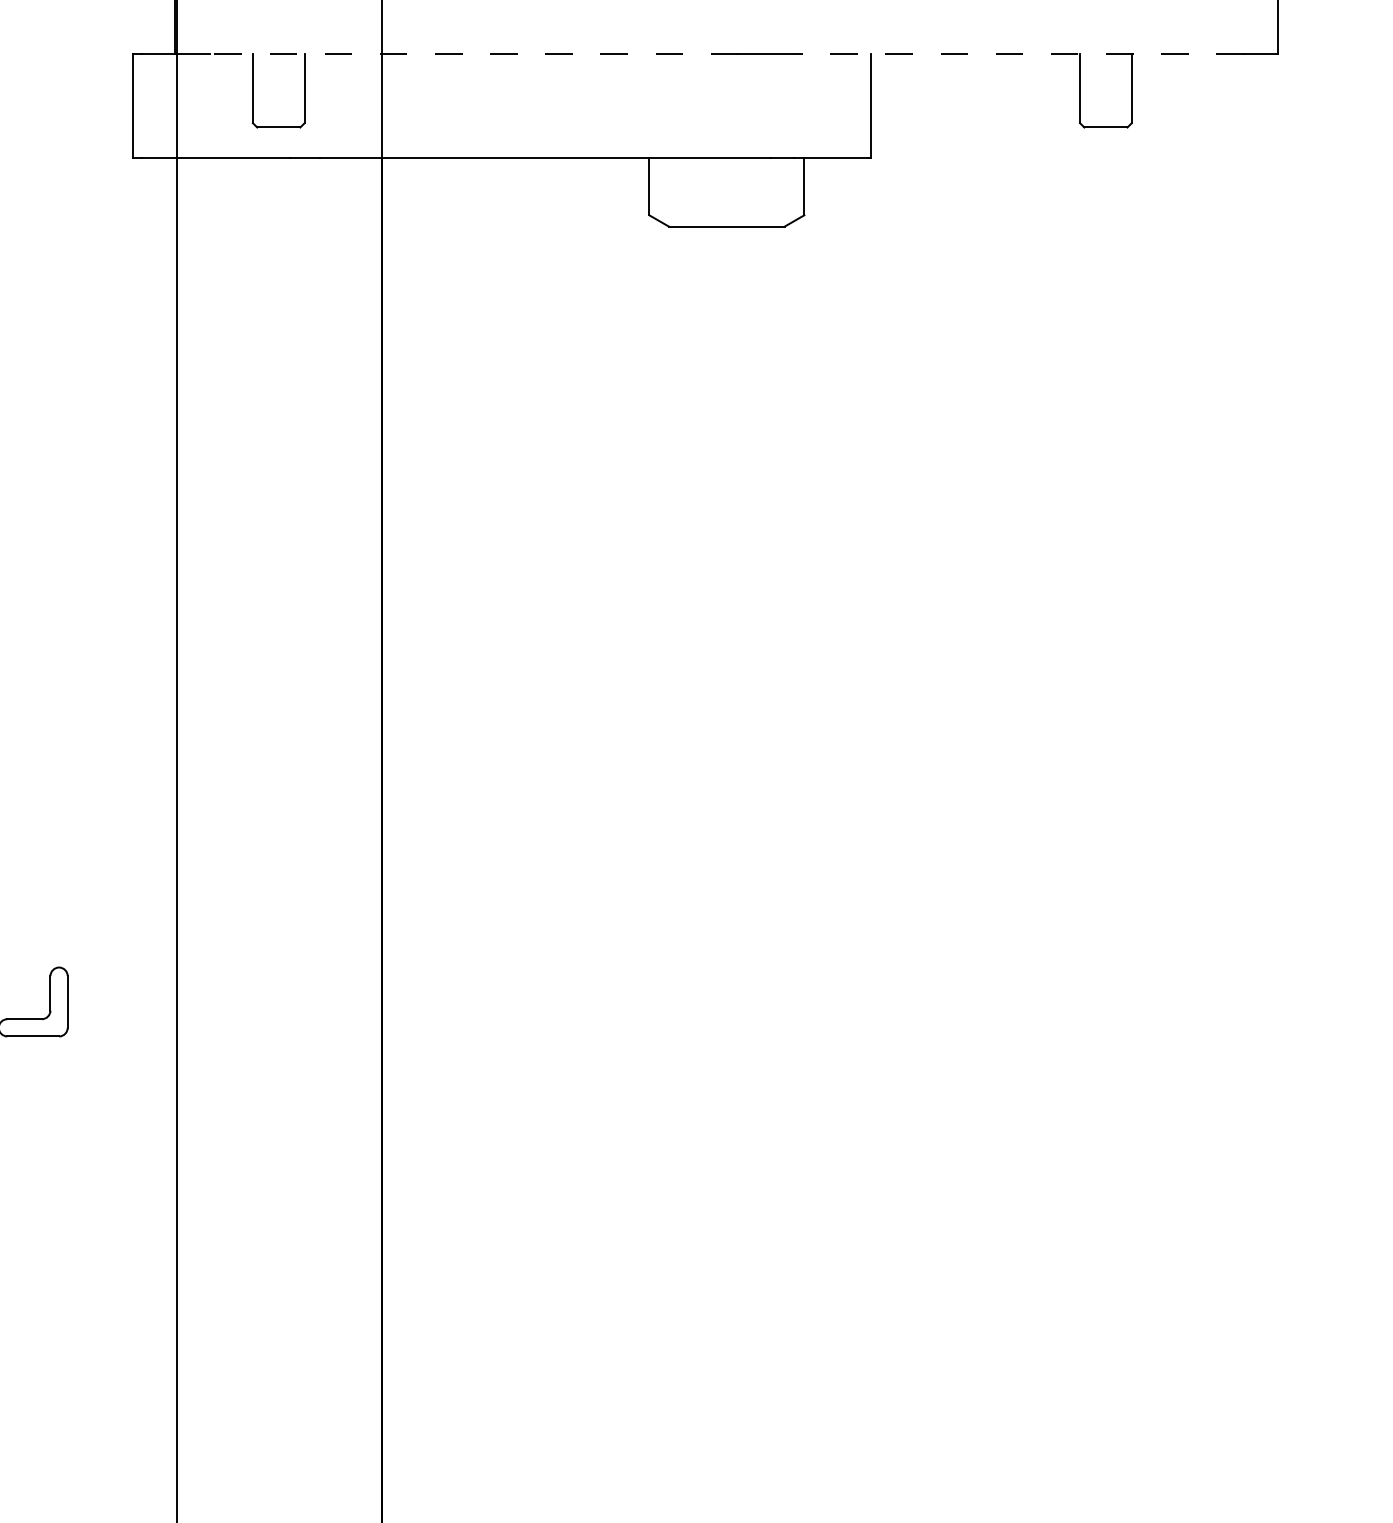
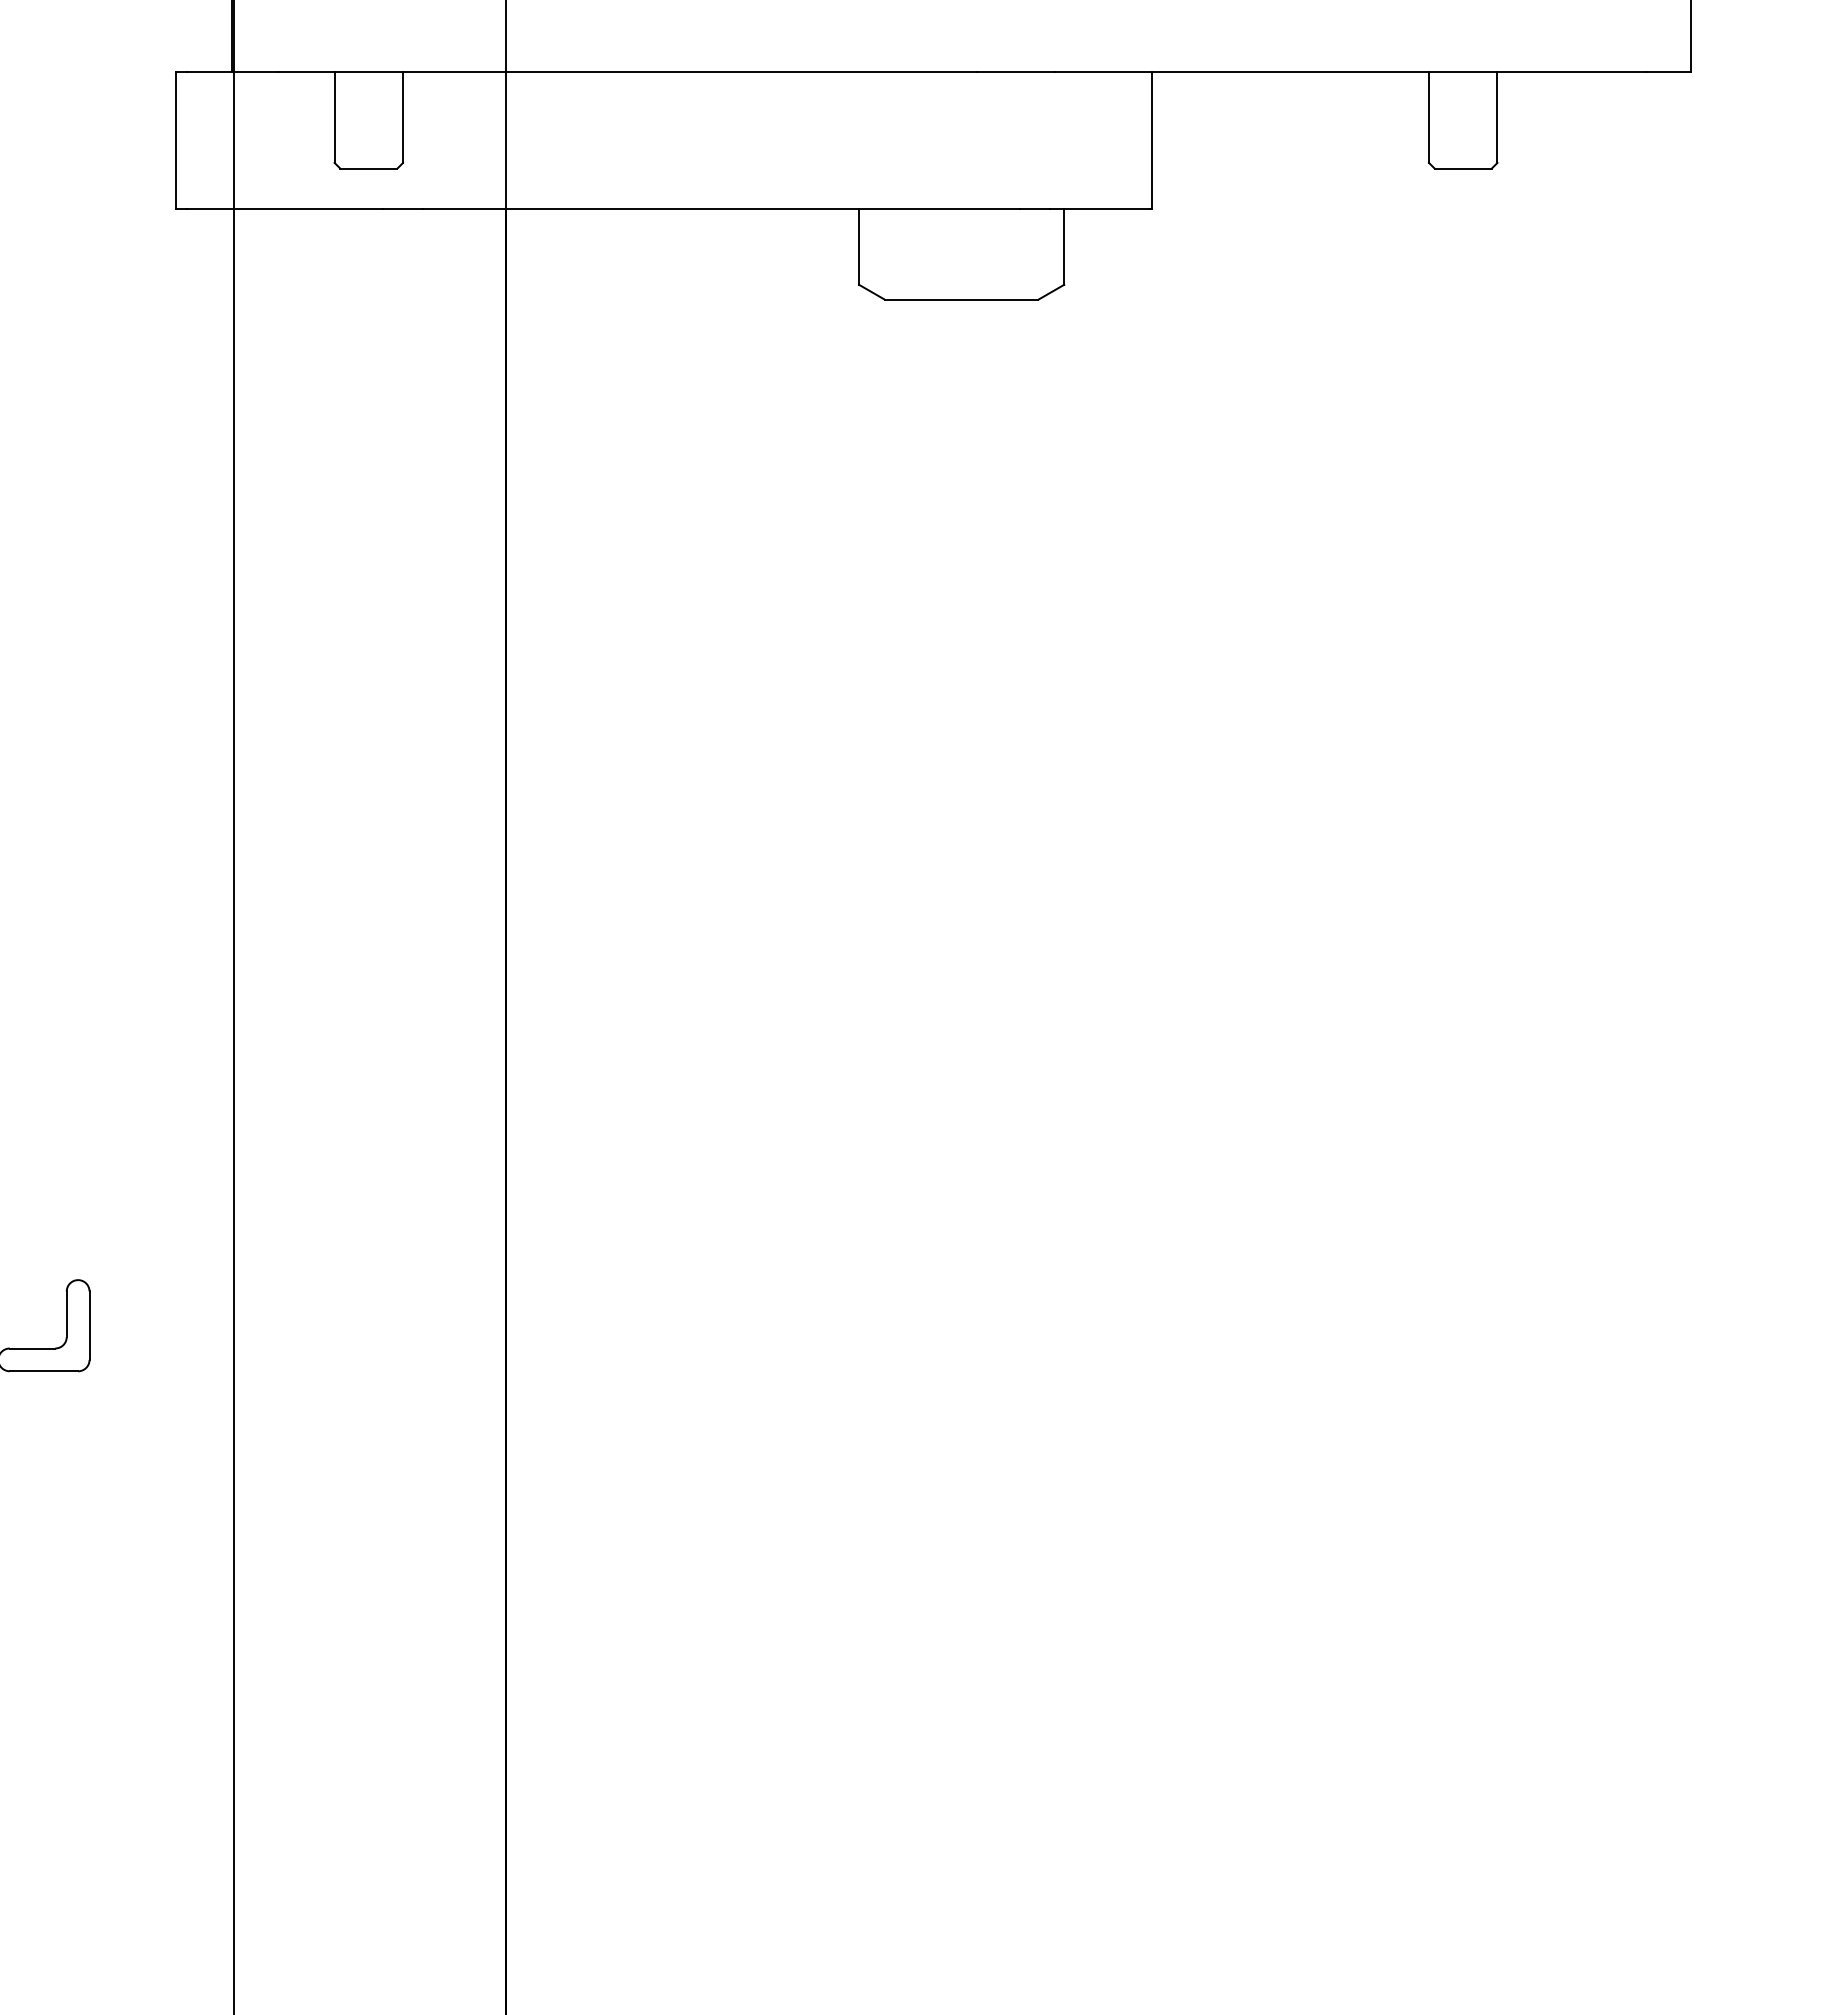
line: (474, 54) -> (627, 71), dashed -> solid
line: (1019, 54) -> (1349, 71), dashed -> solid

